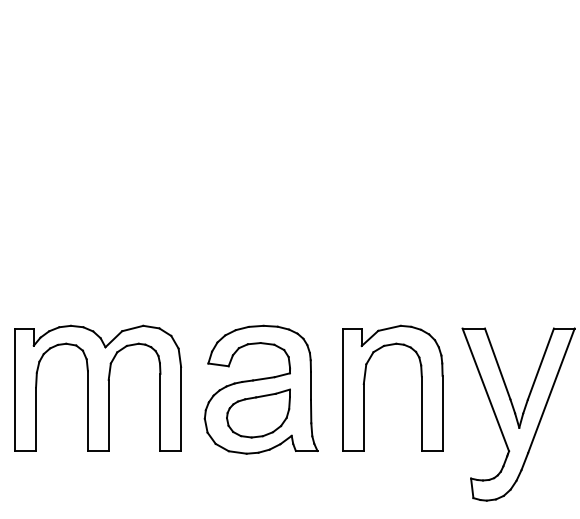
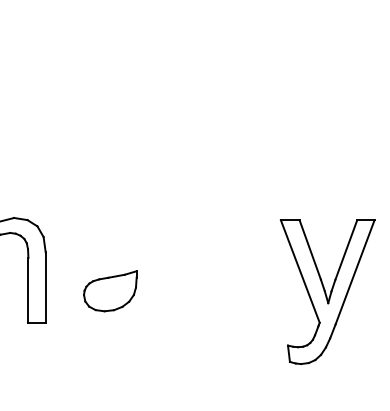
part: (365, 380) -> (199, 263), removed
part: (260, 389) -> (112, 271), removed

